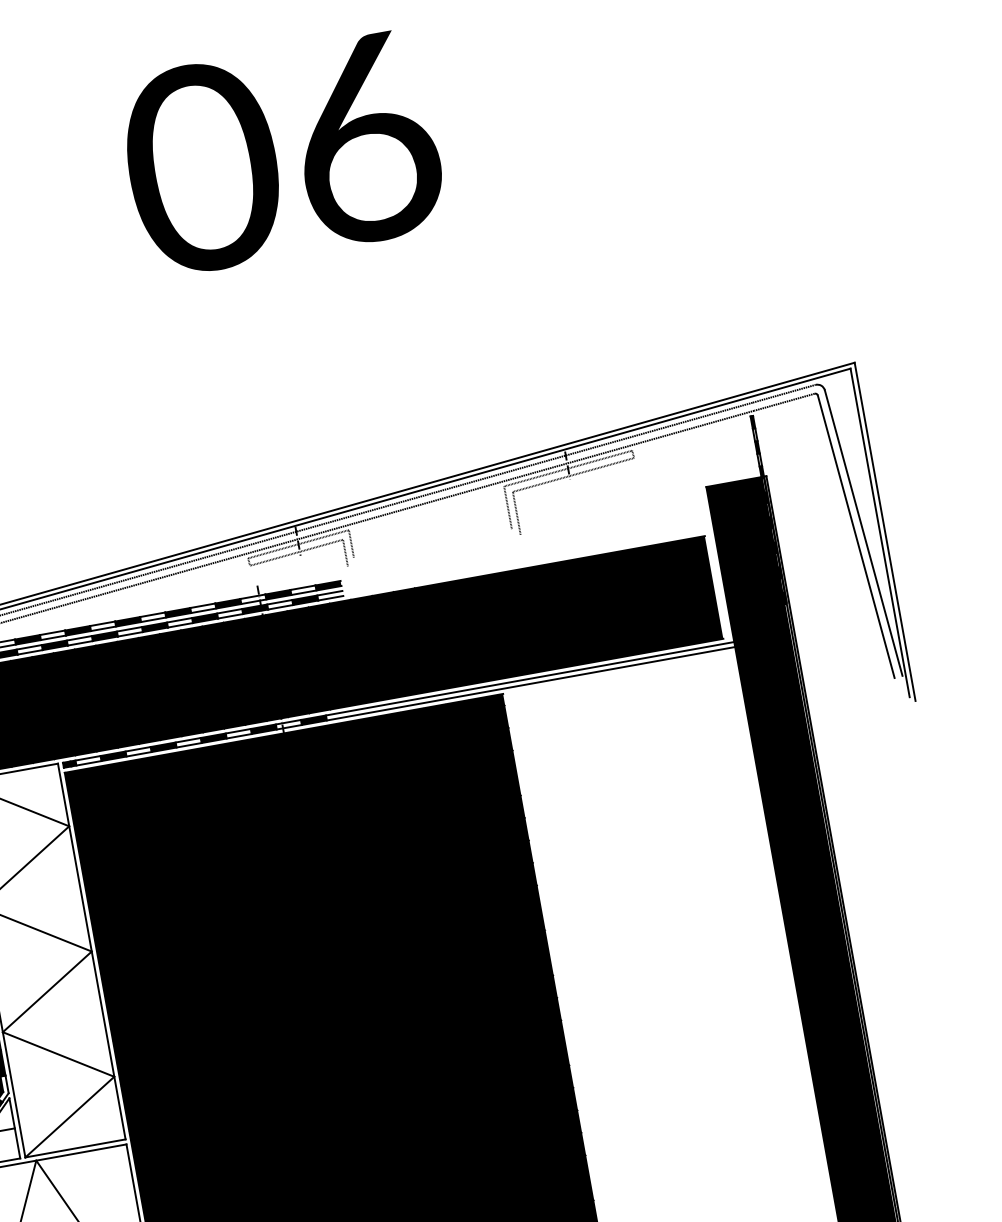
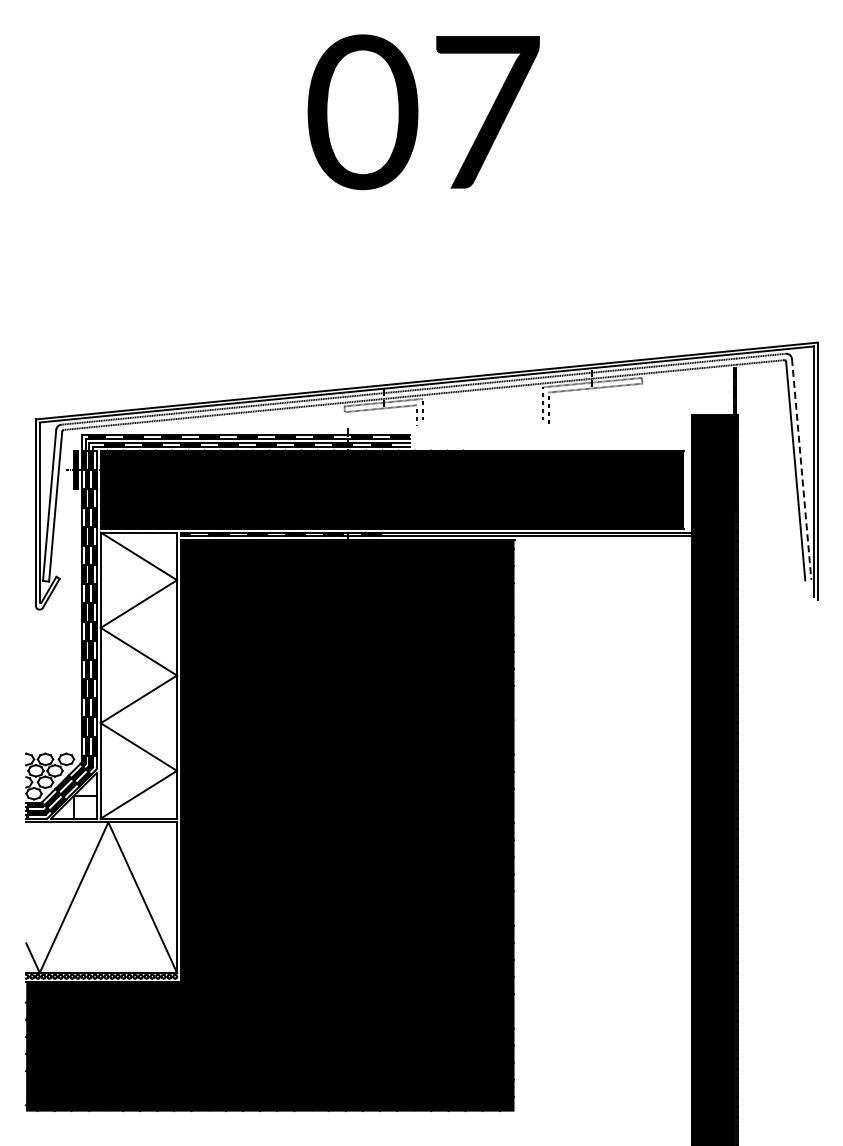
text: (366, 139) -> (487, 113), 06 -> 07
line: (863, 533) -> (801, 469), solid -> dashed

